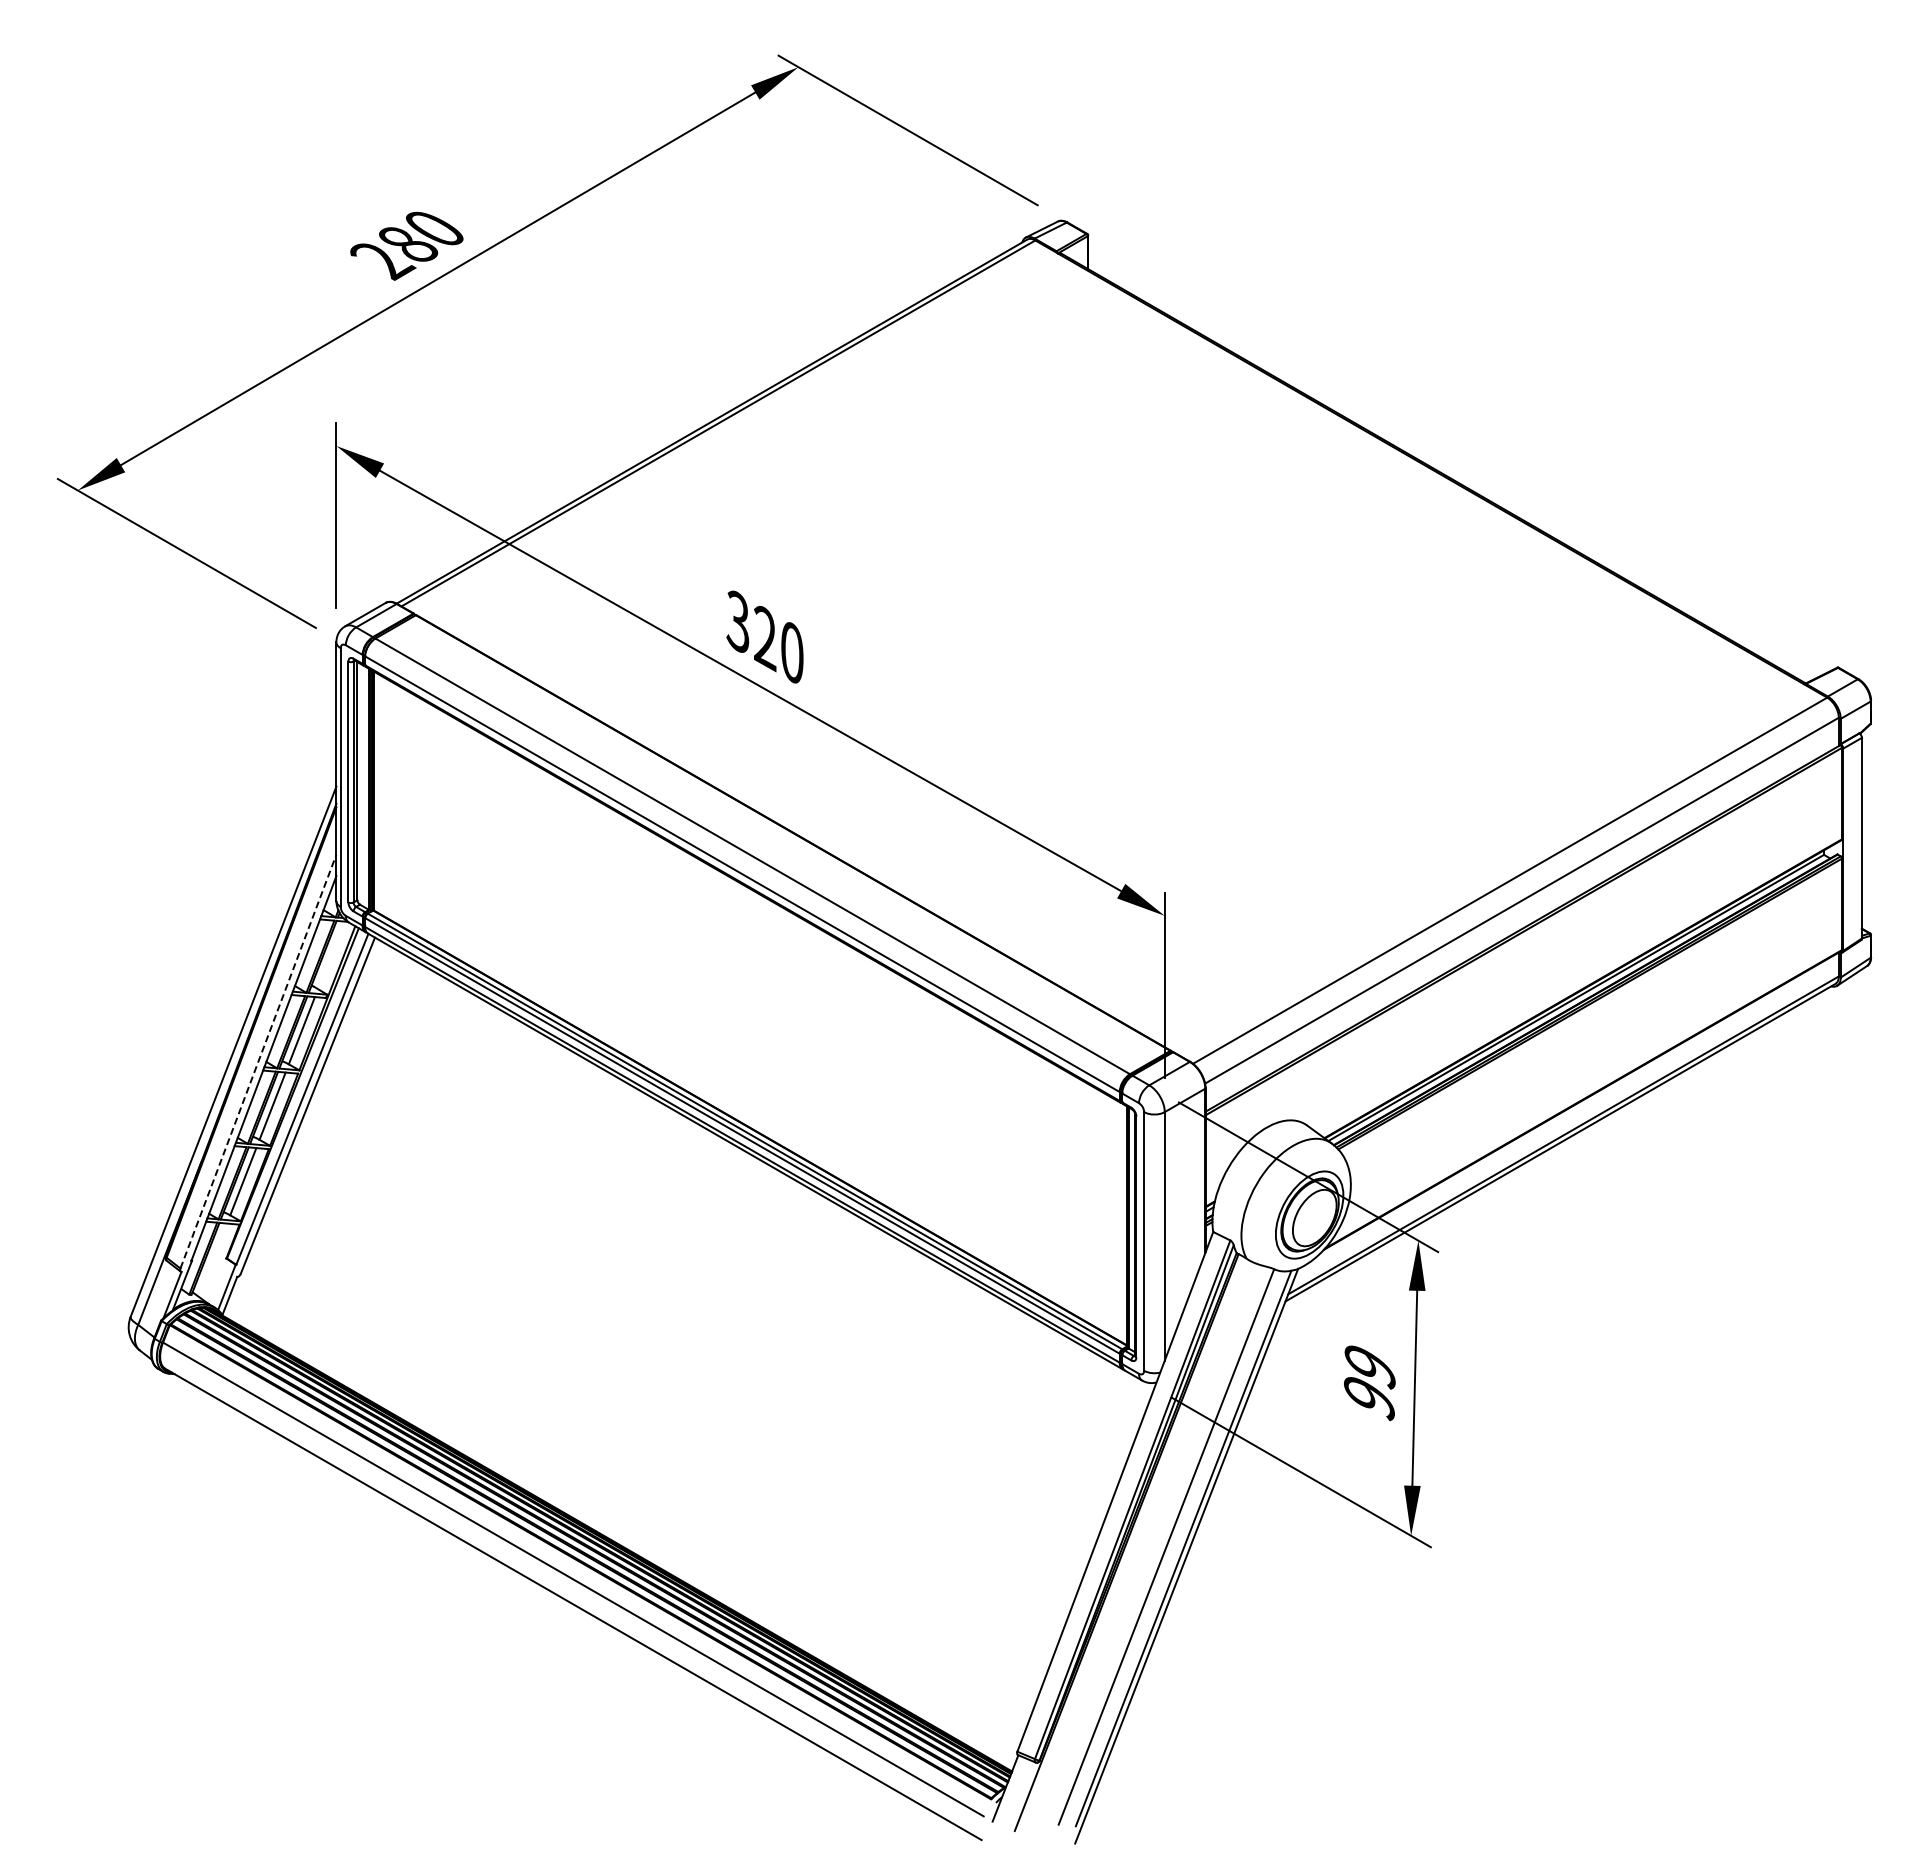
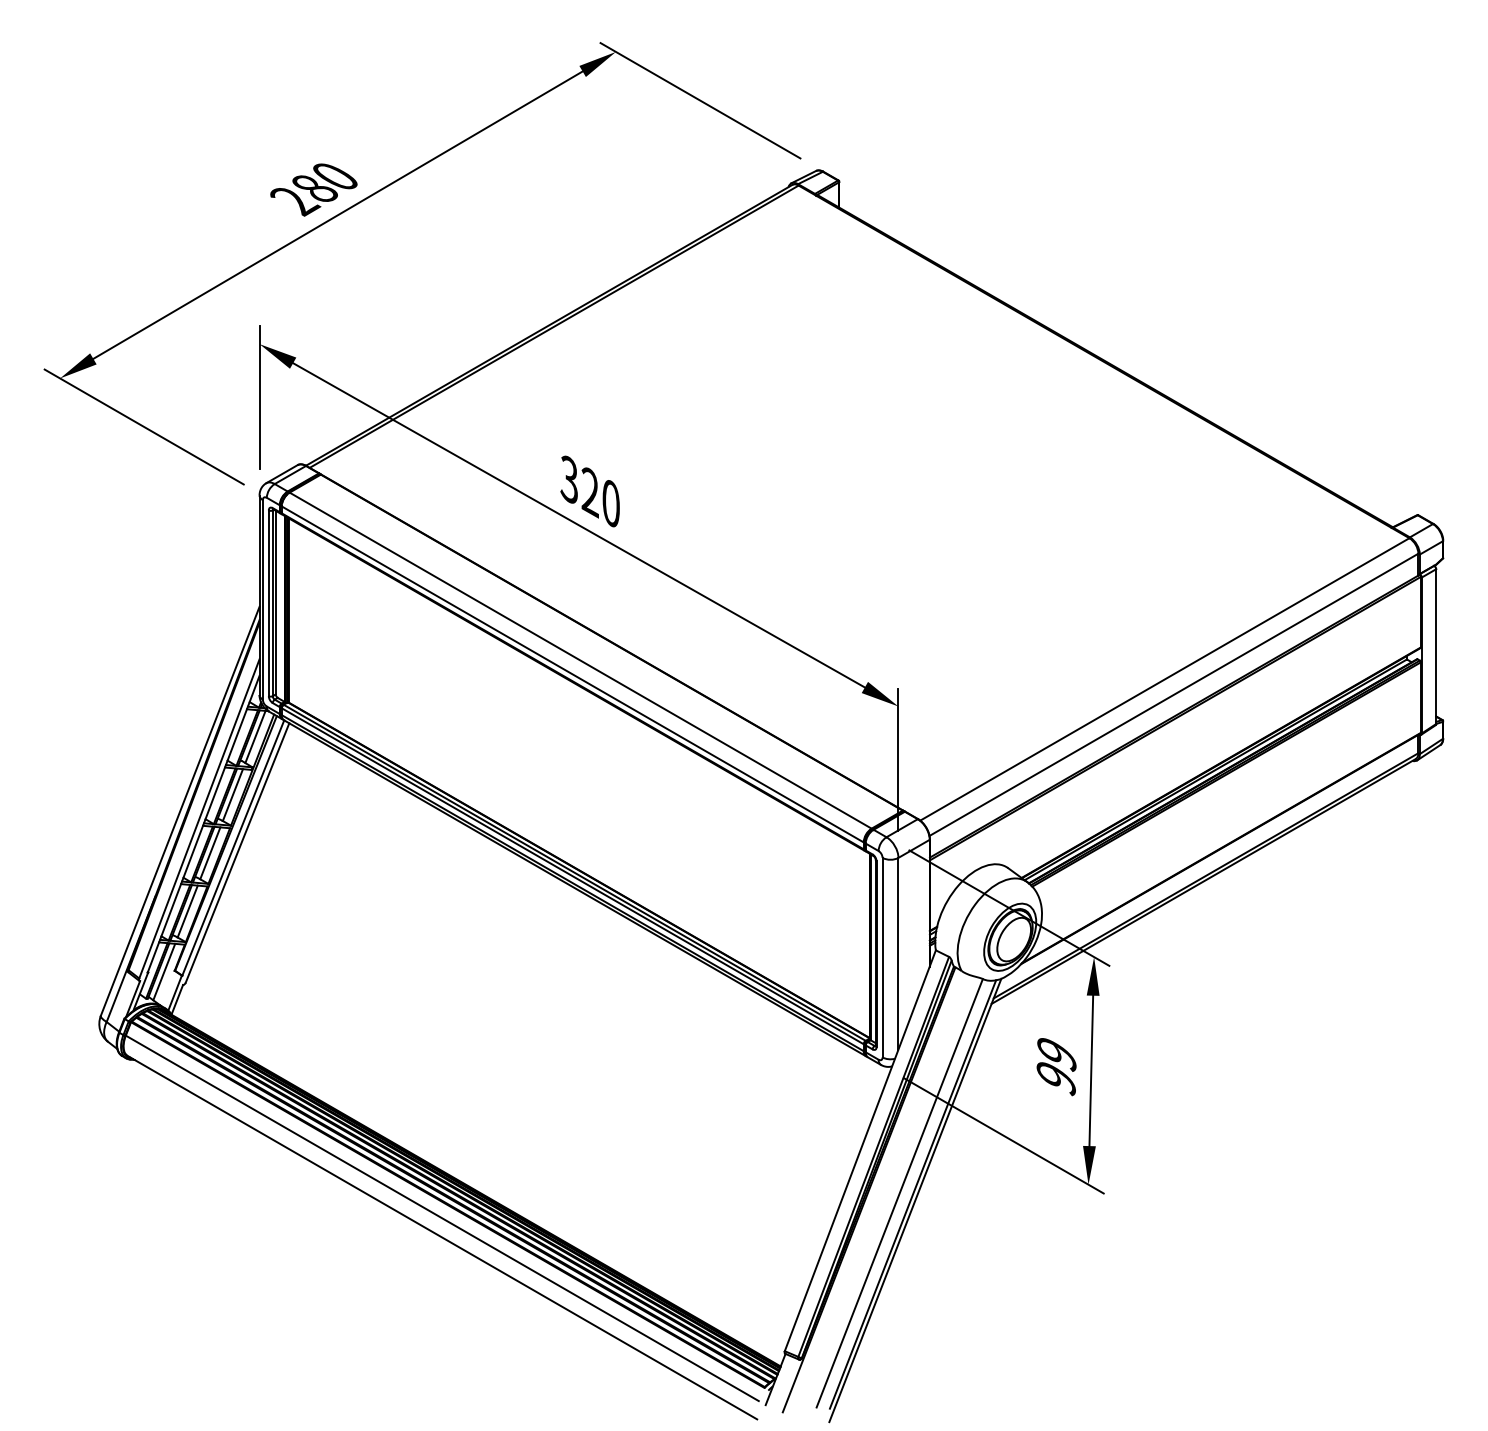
line: (331, 955) -> (255, 737), added
line: (258, 1061) -> (199, 818), dashed -> solid
line: (212, 1259) -> (163, 971), added

